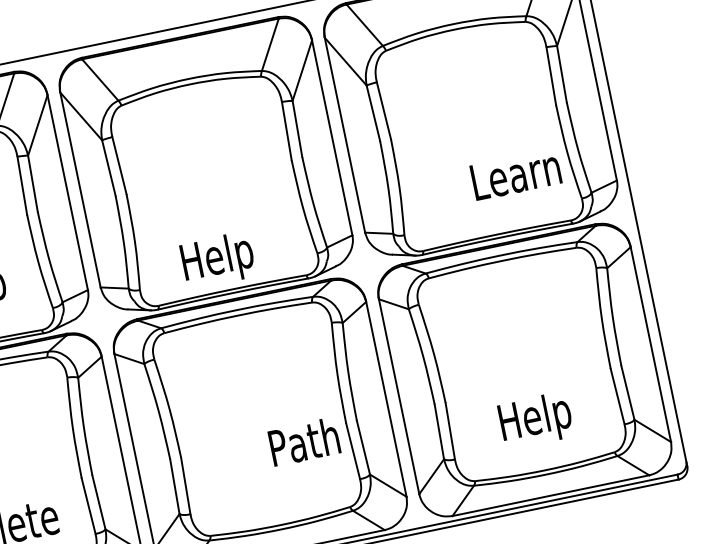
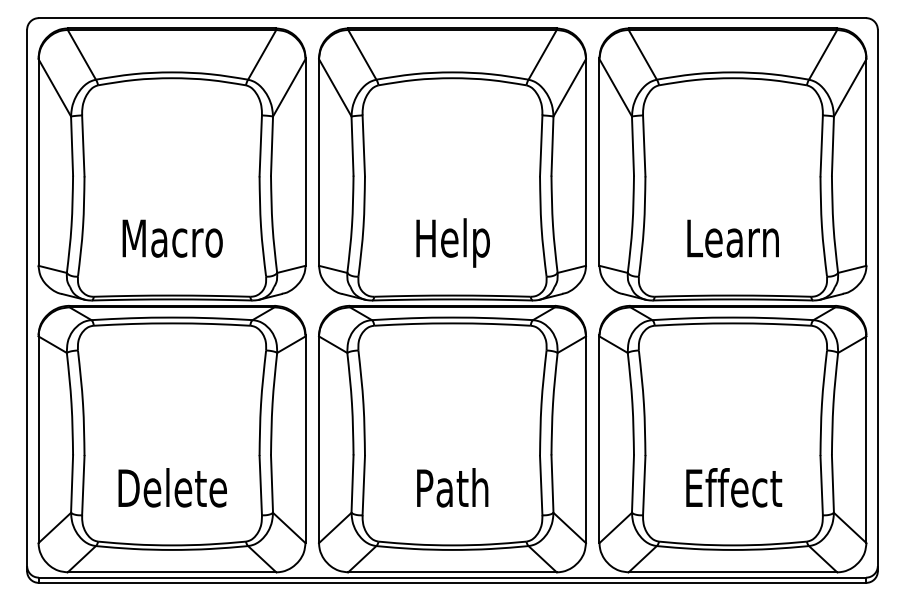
text: (515, 174) -> (732, 238), moved
text: (217, 259) -> (452, 242), moved
text: (536, 420) -> (734, 492), Help -> Effect
text: (304, 441) -> (452, 487), moved

